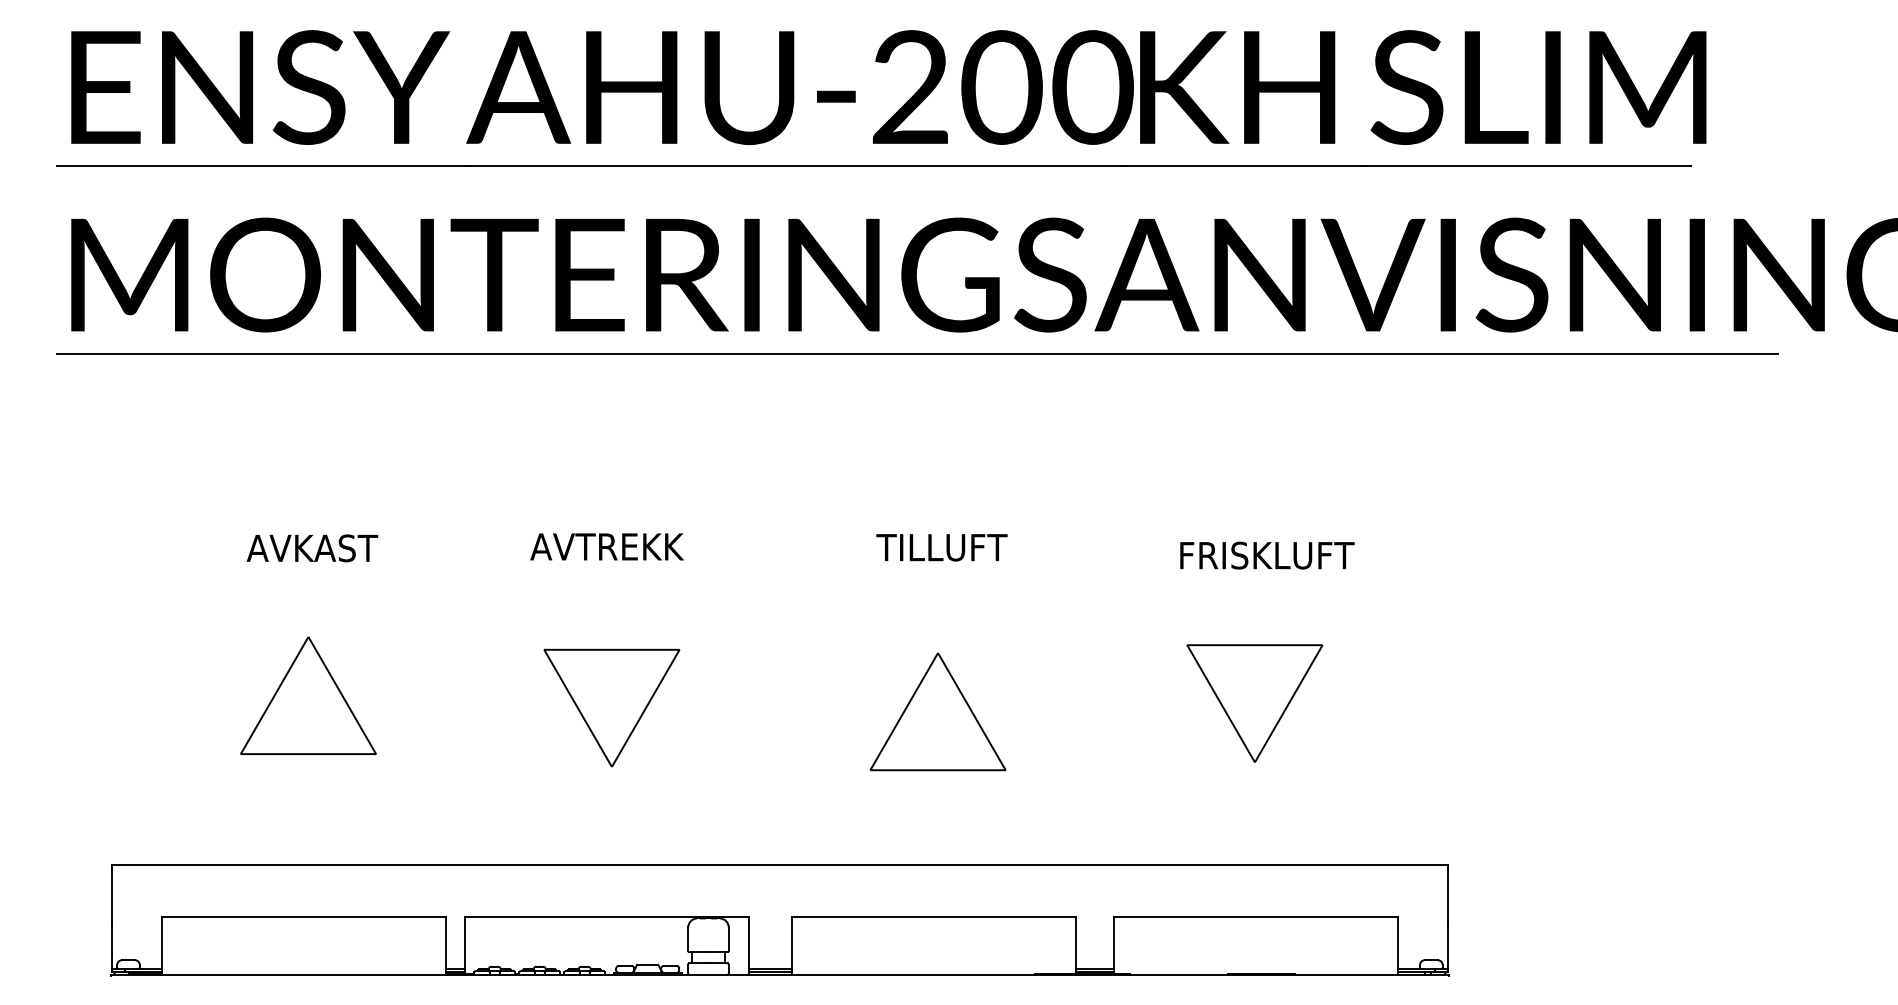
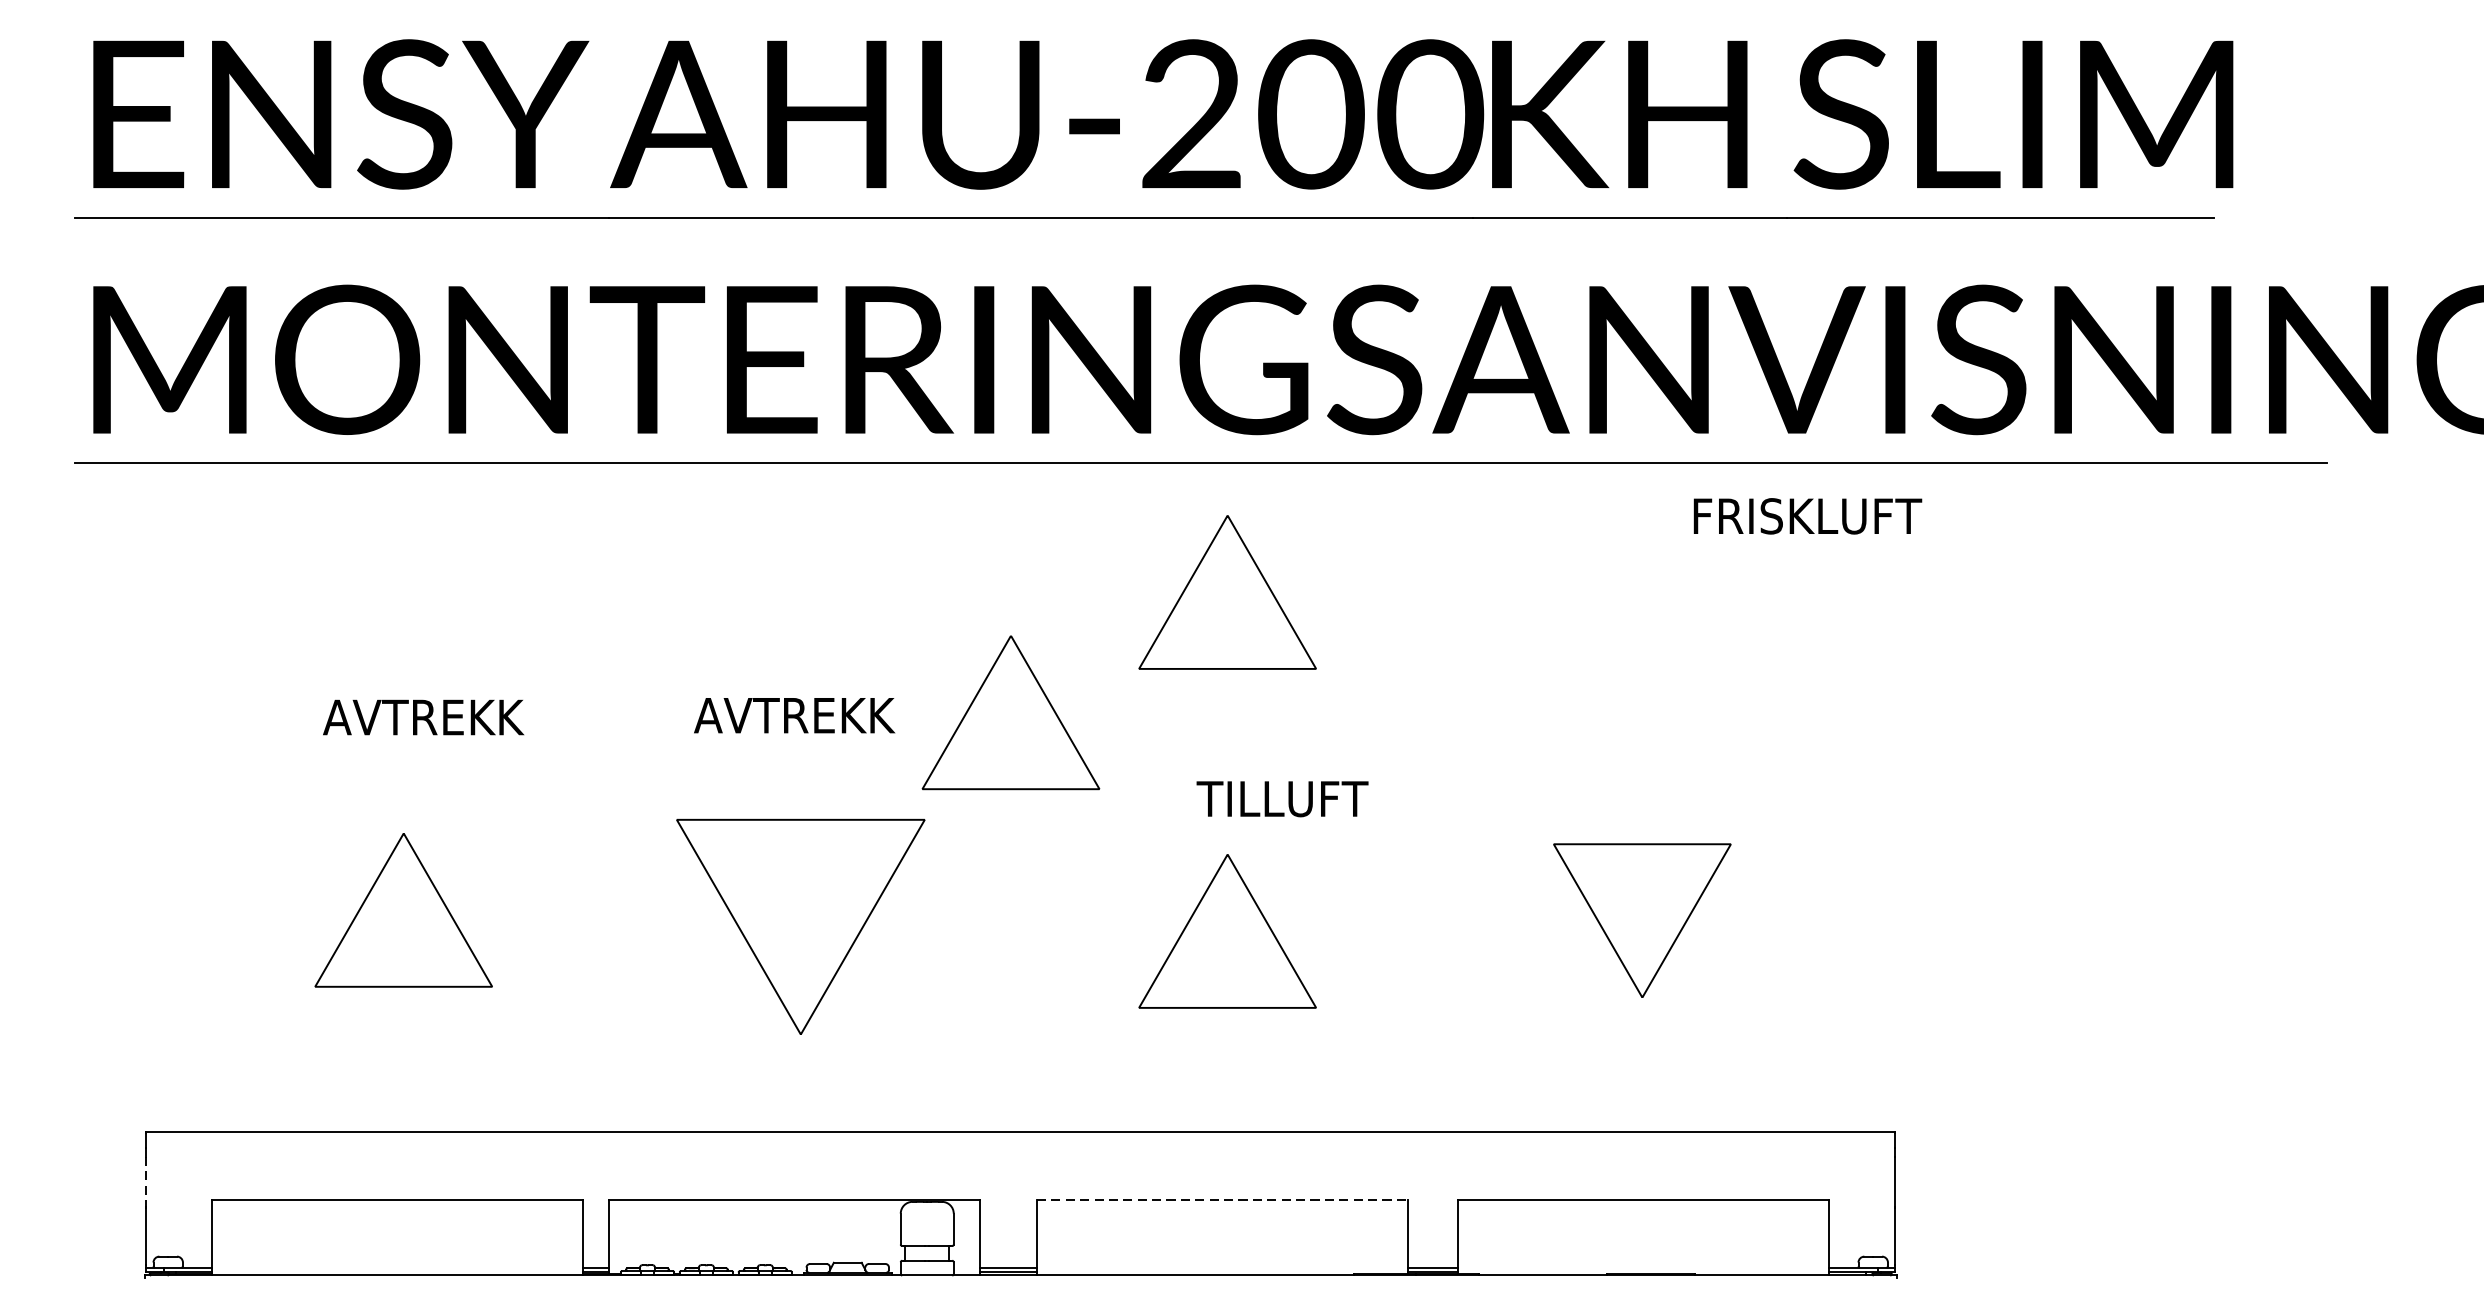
part: (937, 452) -> (1226, 592), added
part: (772, 544) -> (1011, 712), added
text: (941, 547) -> (1281, 798), moved
text: (345, 548) -> (452, 717), AVKAST -> AVTREKK
text: (1267, 555) -> (1808, 516), moved
part: (611, 707) -> (800, 925), size x1.4
line: (111, 903) -> (145, 1182), solid -> dashed
line: (934, 916) -> (1223, 1199), solid -> dashed

